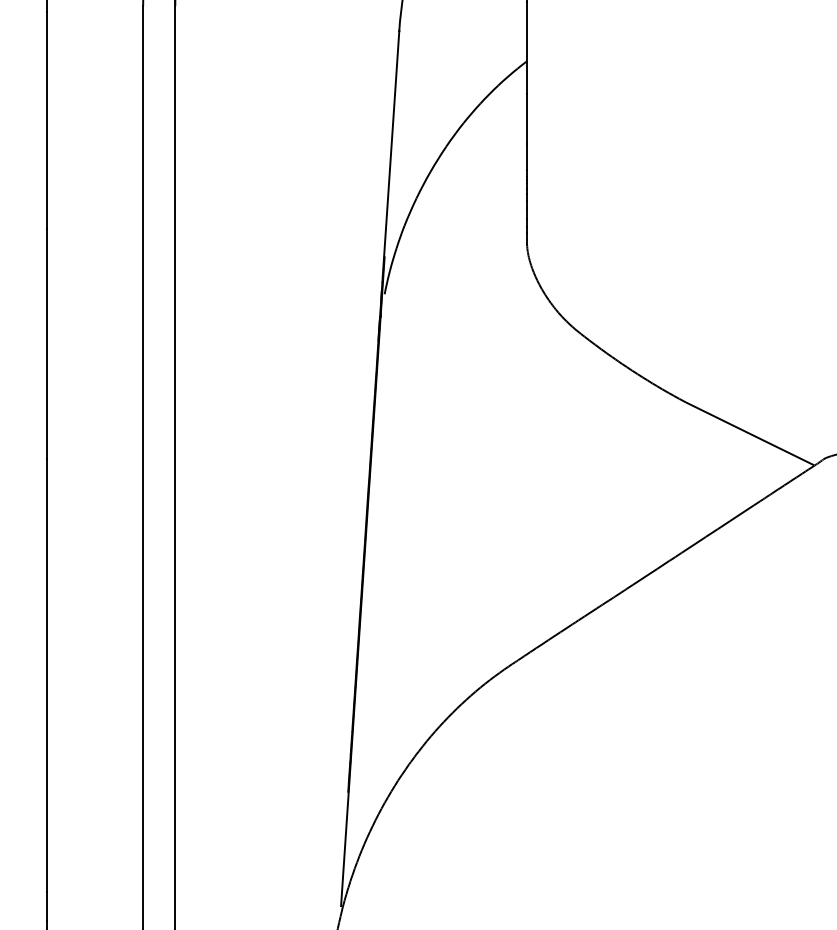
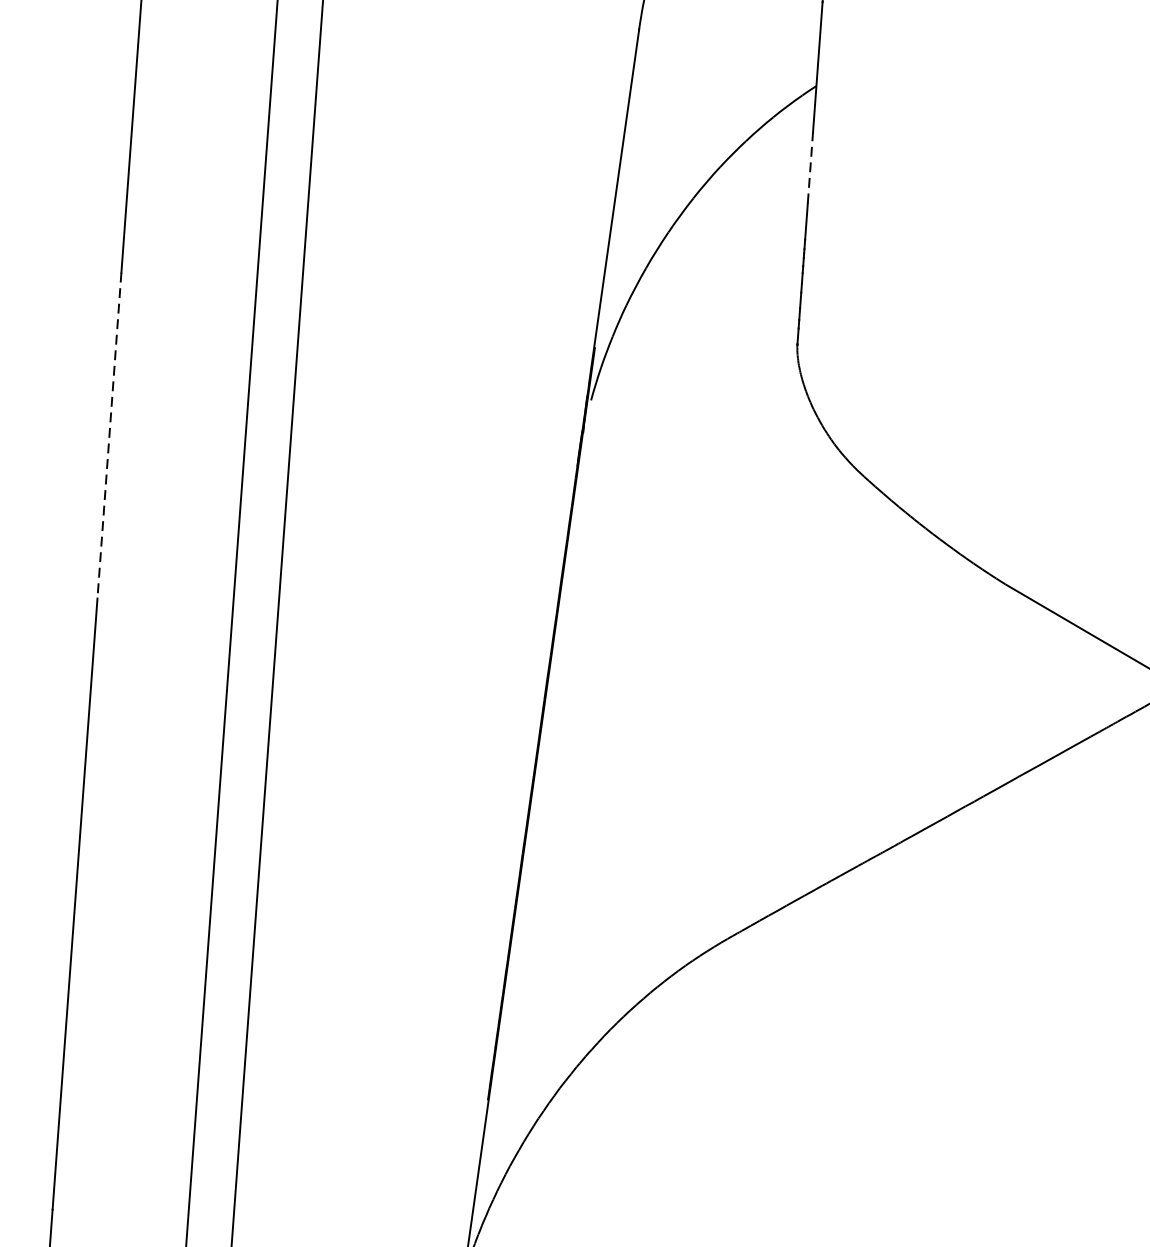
line: (527, 118) -> (811, 166), solid -> dashed
line: (47, 344) -> (109, 436), solid -> dashed

